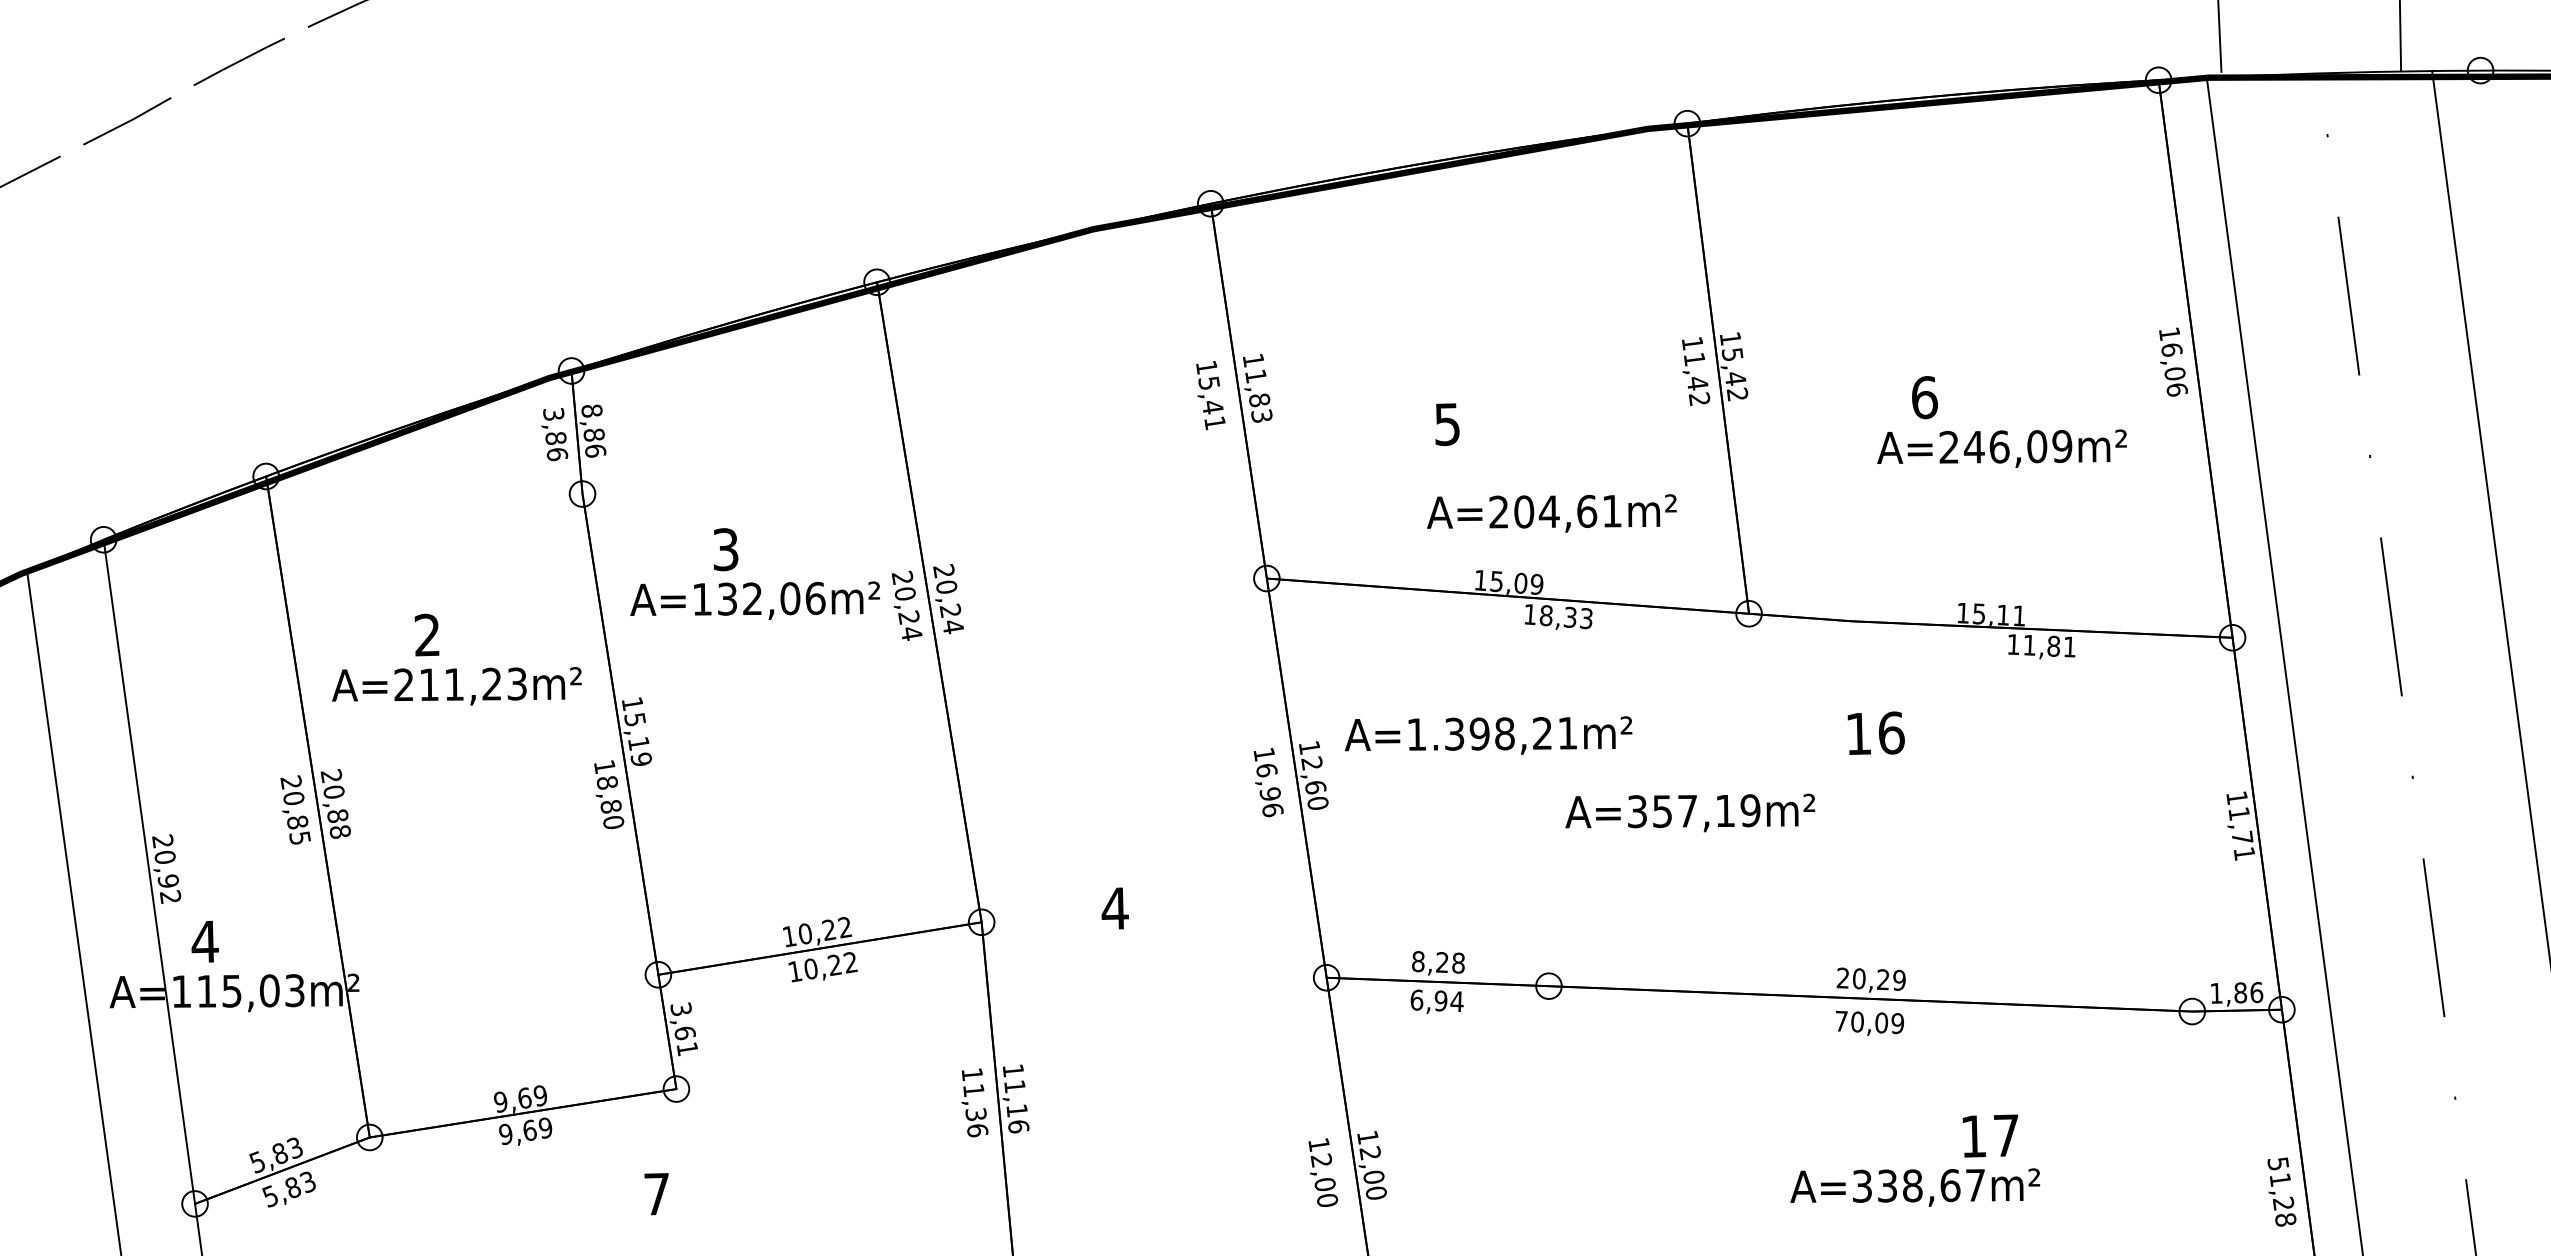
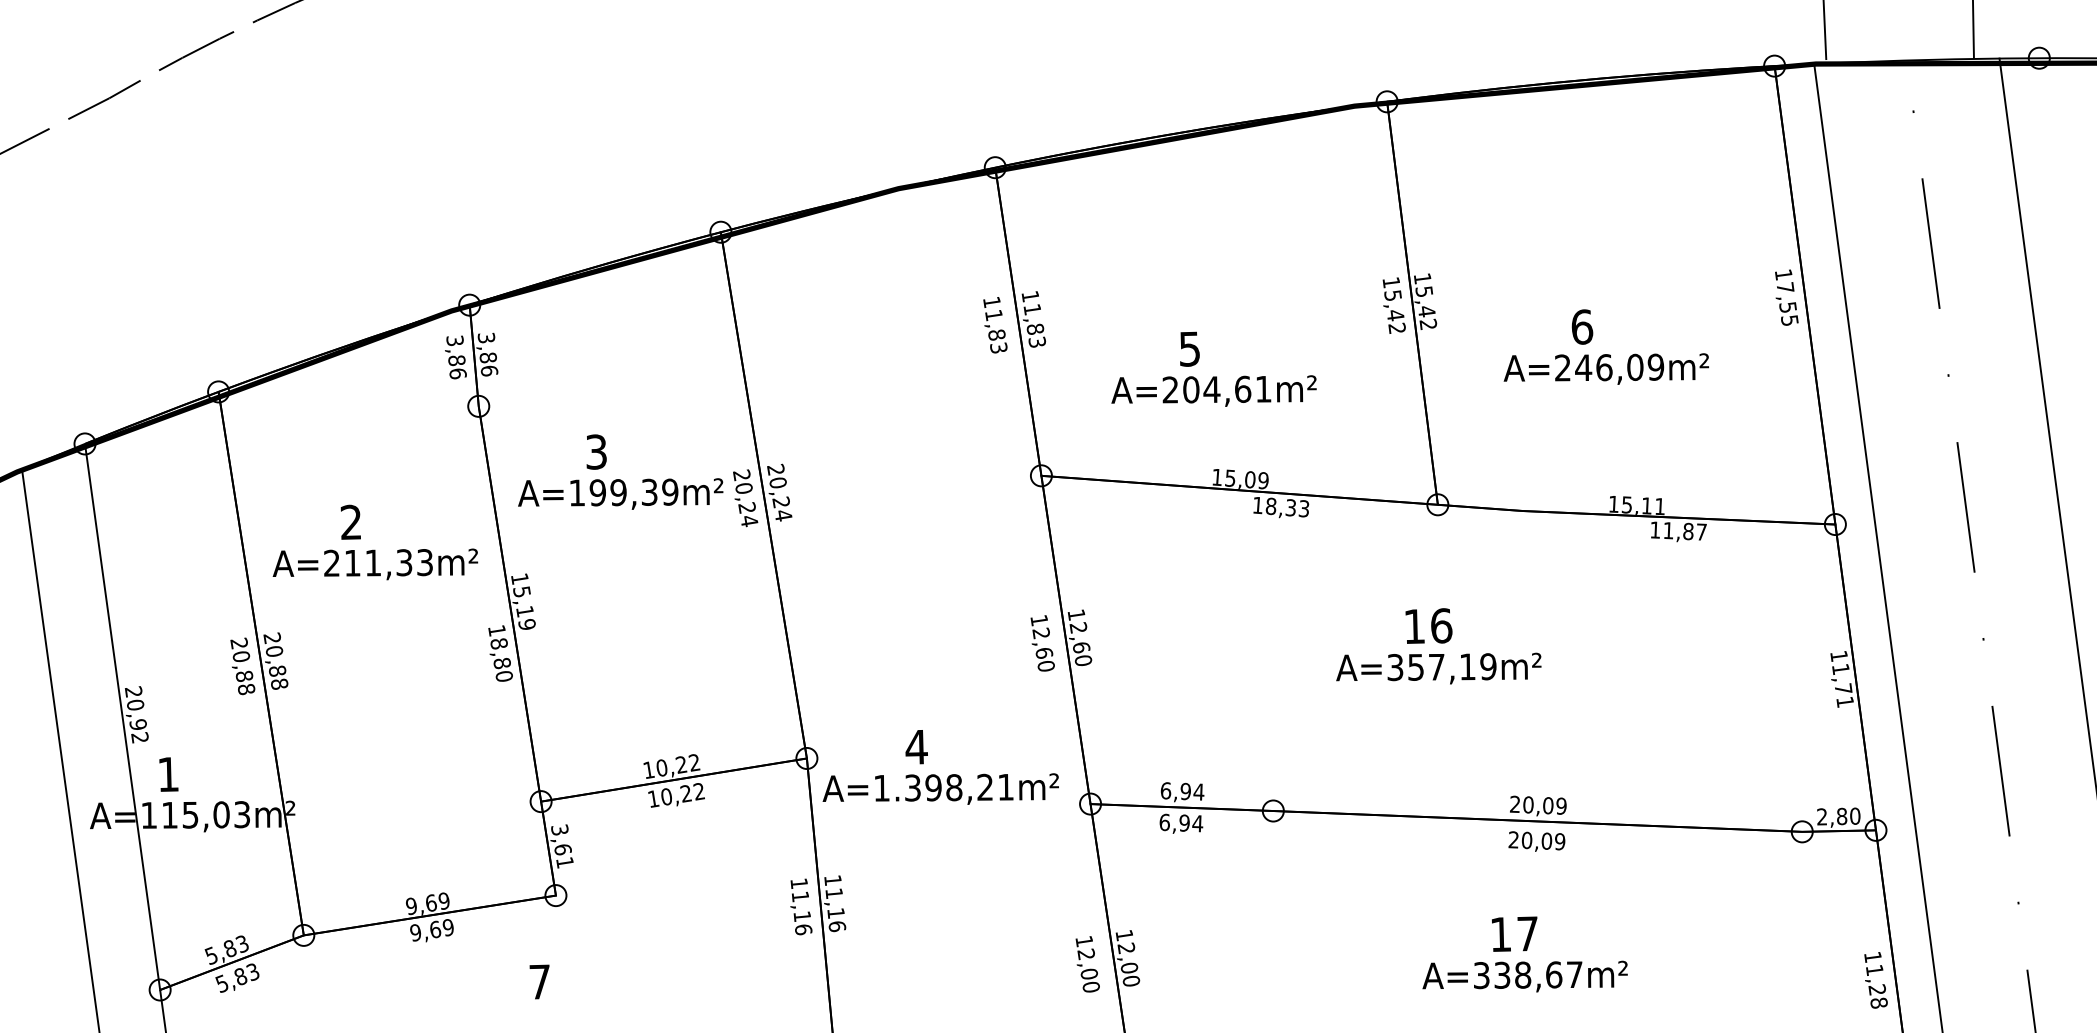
text: (1694, 359) -> (1393, 295), 11,42 -> 15,42
text: (2174, 369) -> (1787, 303), 16,06 -> 17,55
text: (1211, 403) -> (995, 331), 15,41 -> 11,83
text: (591, 410) -> (486, 337), 8,86 -> 3,86
text: (2001, 448) -> (1605, 368), moved
text: (1551, 513) -> (1213, 391), moved
text: (771, 598) -> (634, 492), A=132,06m² -> A=199,39m²
text: (2070, 646) -> (1702, 531), 11,81 -> 11,87
text: (491, 683) -> (403, 562), A=211,23m² -> A=211,33m²
text: (1875, 732) -> (1428, 625), moved
text: (1488, 735) -> (940, 789), moved
text: (1269, 790) -> (1043, 650), 16,96 -> 12,60
text: (1690, 812) -> (1439, 668), moved
text: (299, 838) -> (246, 689), 20,85 -> 20,88
text: (204, 941) -> (167, 774), 4 -> 1
text: (1438, 962) -> (1182, 791), 8,28 -> 6,94
text: (1882, 979) -> (1547, 805), 20,29 -> 20,09
text: (2236, 992) -> (1838, 816), 1,86 -> 2,80
text: (1841, 1020) -> (1513, 839), 70,09 -> 20,09
text: (975, 1114) -> (801, 916), 11,36 -> 11,16
text: (1989, 1135) -> (1513, 933), moved
text: (2278, 1163) -> (1873, 956), 51,28 -> 11,28
text: (1915, 1187) -> (1525, 976), moved

